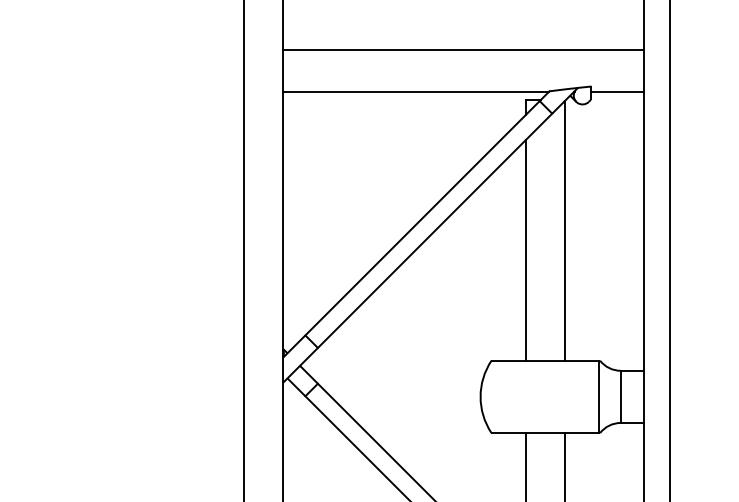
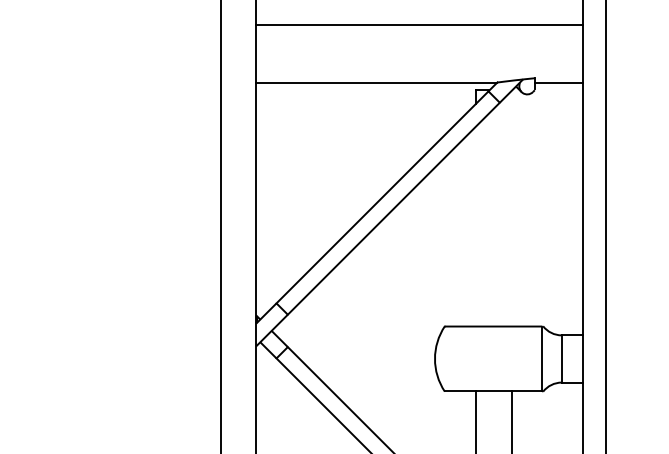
line: (463, 49) -> (419, 24), moved
line: (565, 230) -> (511, 208), removed
line: (526, 250) -> (476, 226), removed

